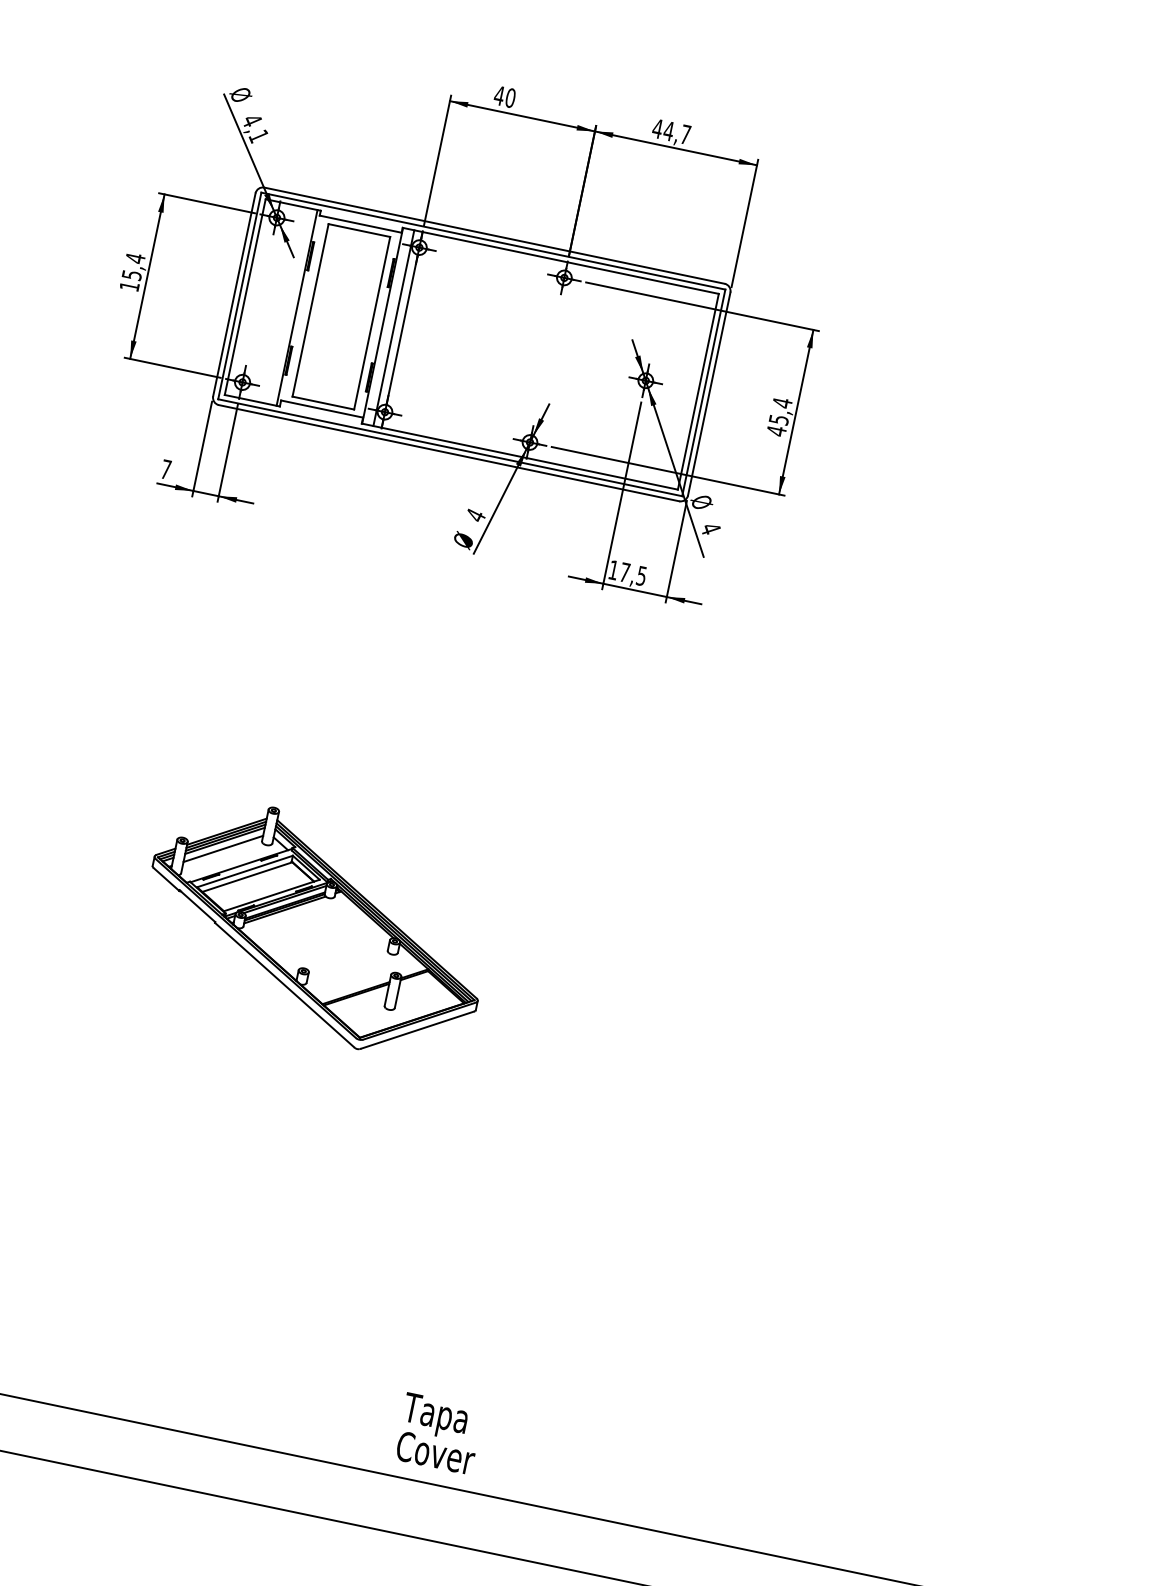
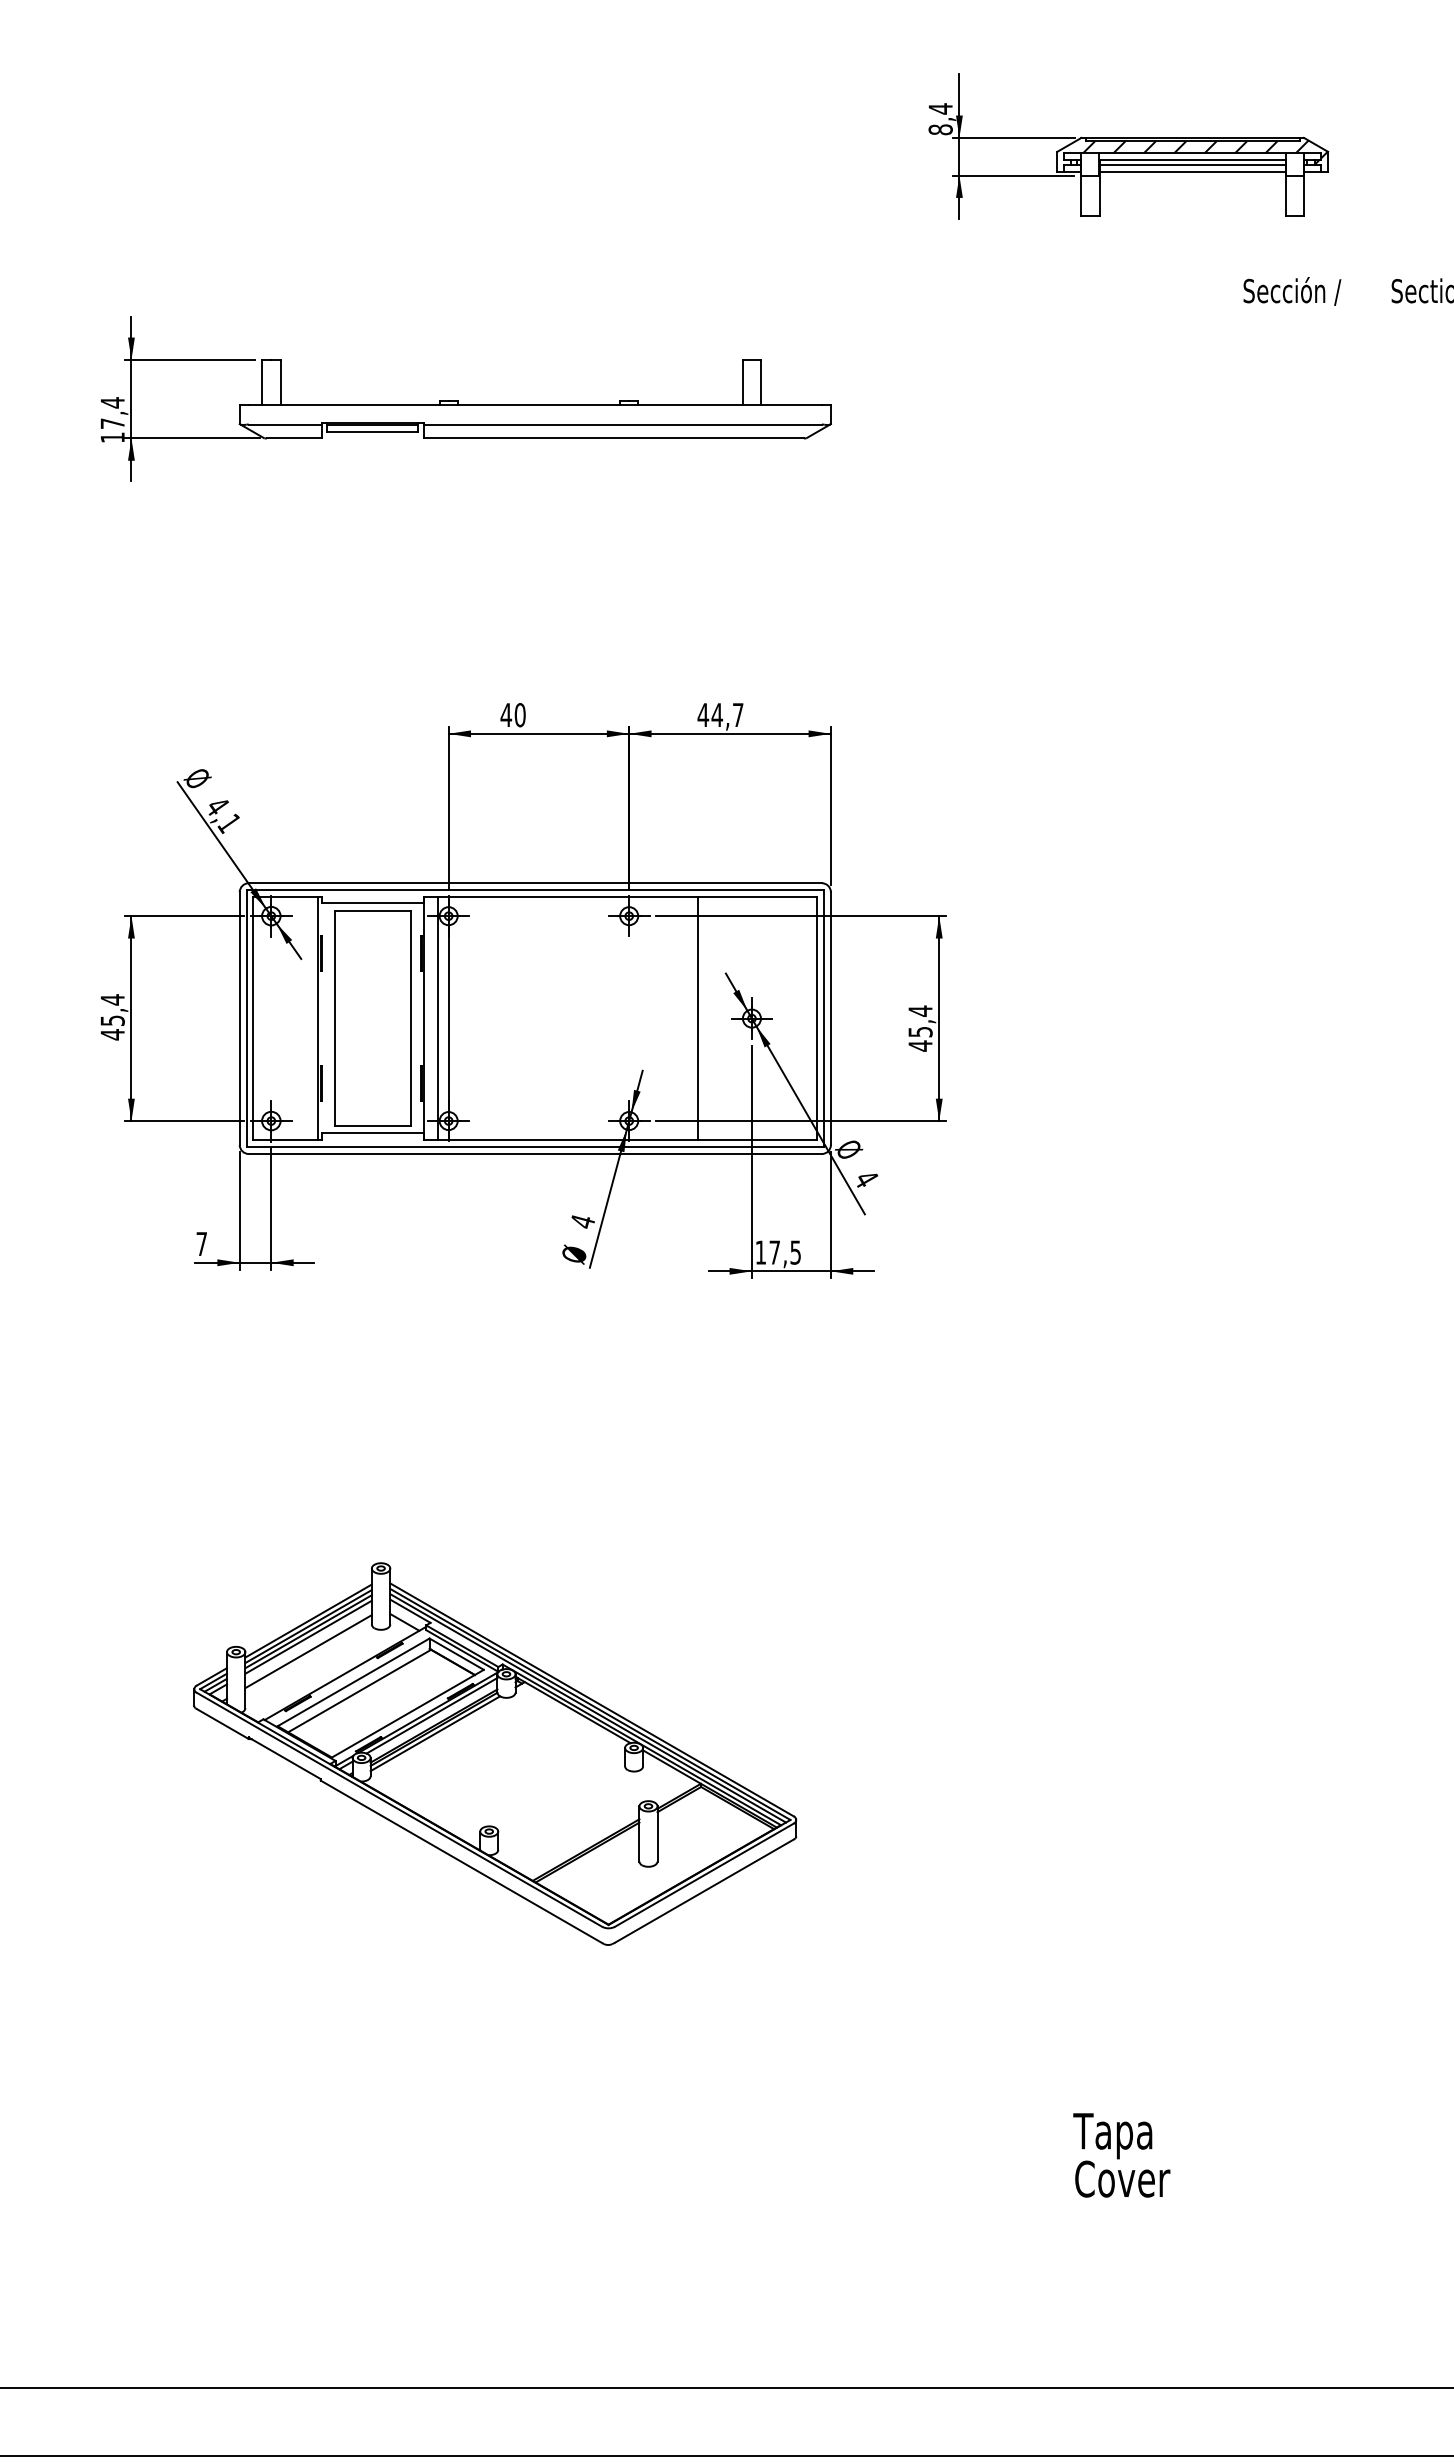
text: (129, 286) -> (112, 1034), 15,4 -> 45,4
line: (602, 371) -> (697, 1018), added
part: (316, 928) -> (495, 1753), size x1.43
text: (438, 1433) -> (1121, 2155), moved

